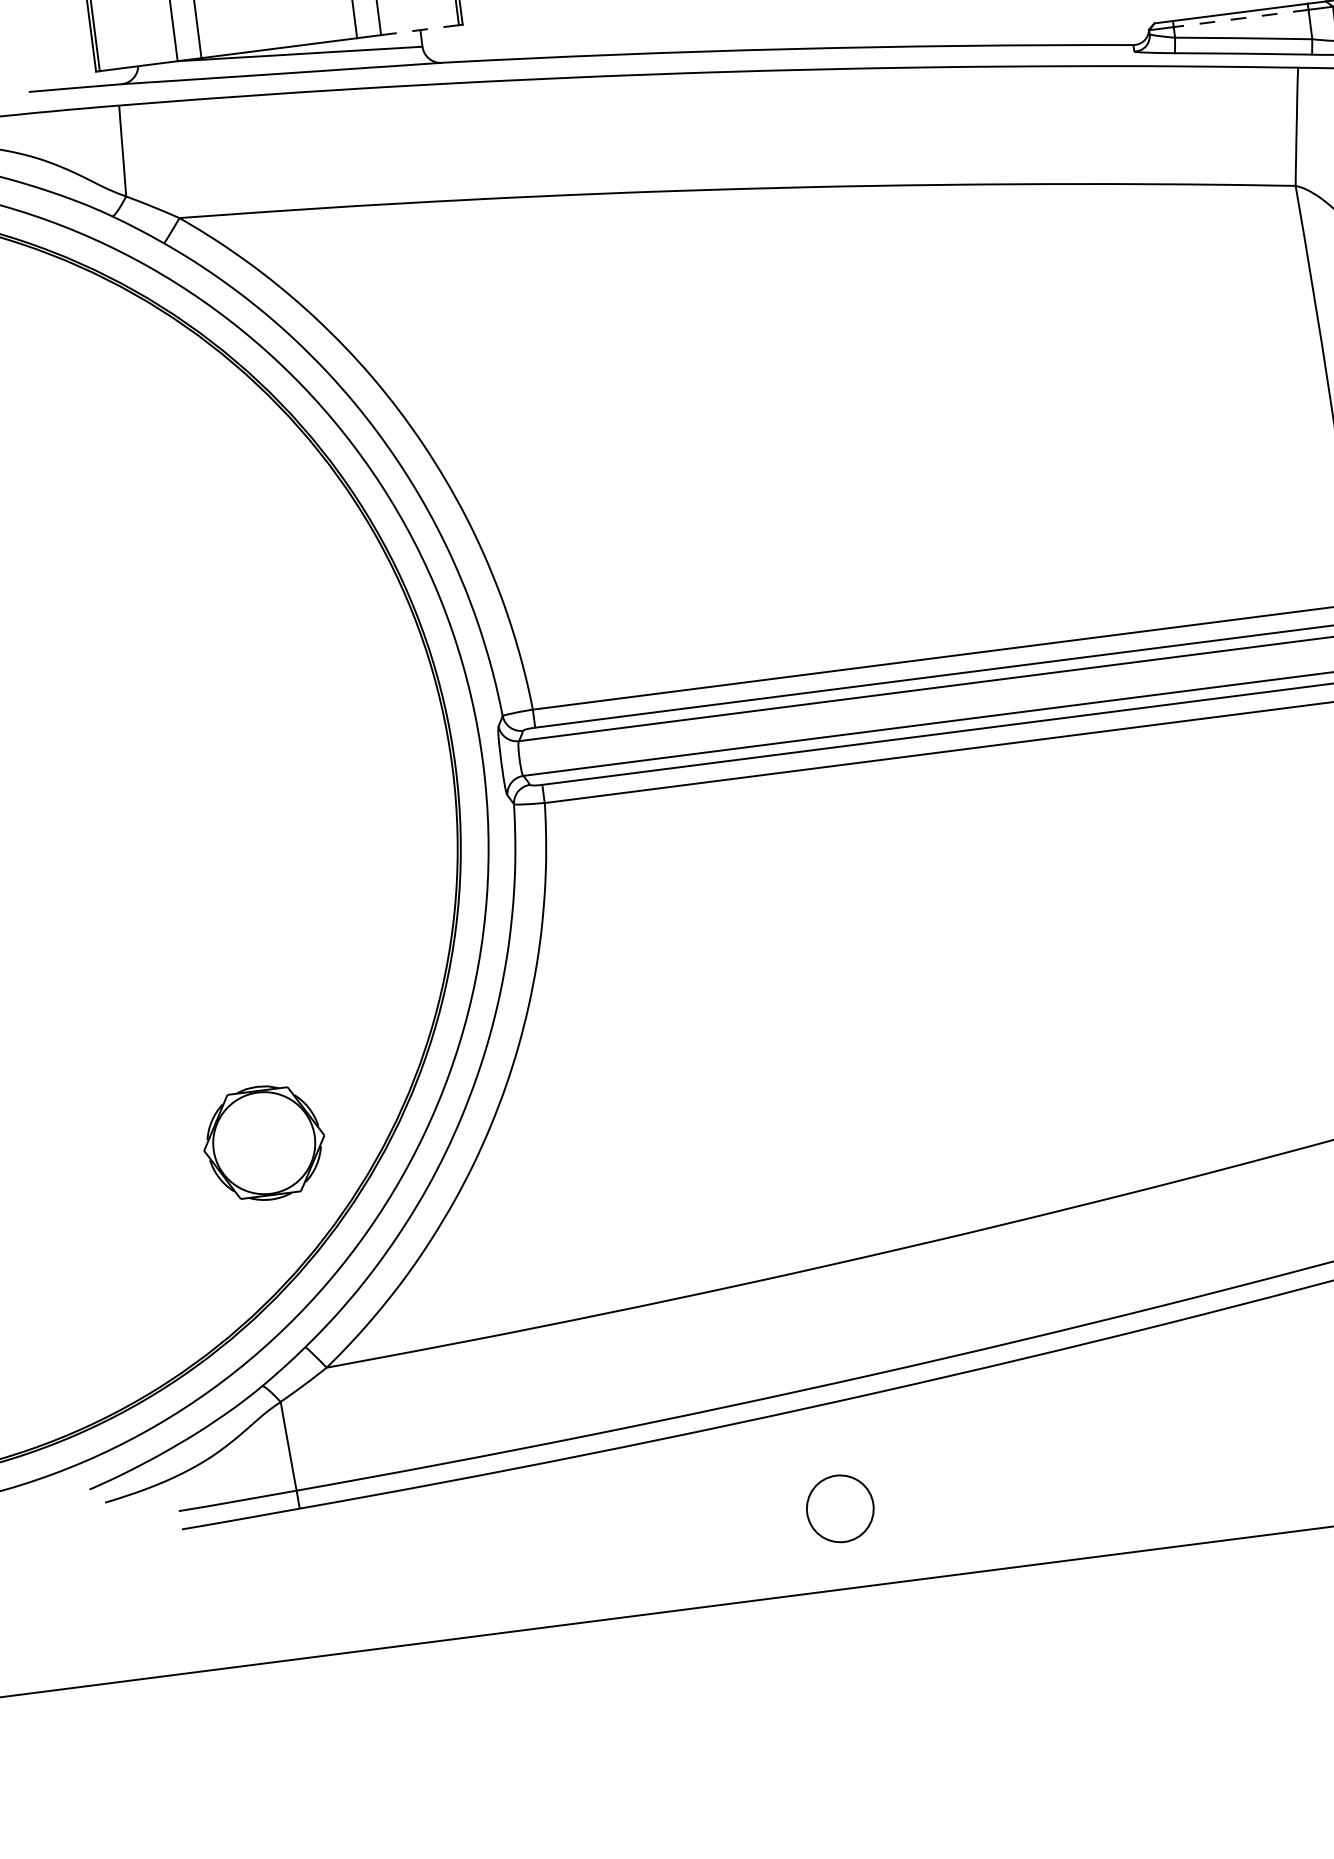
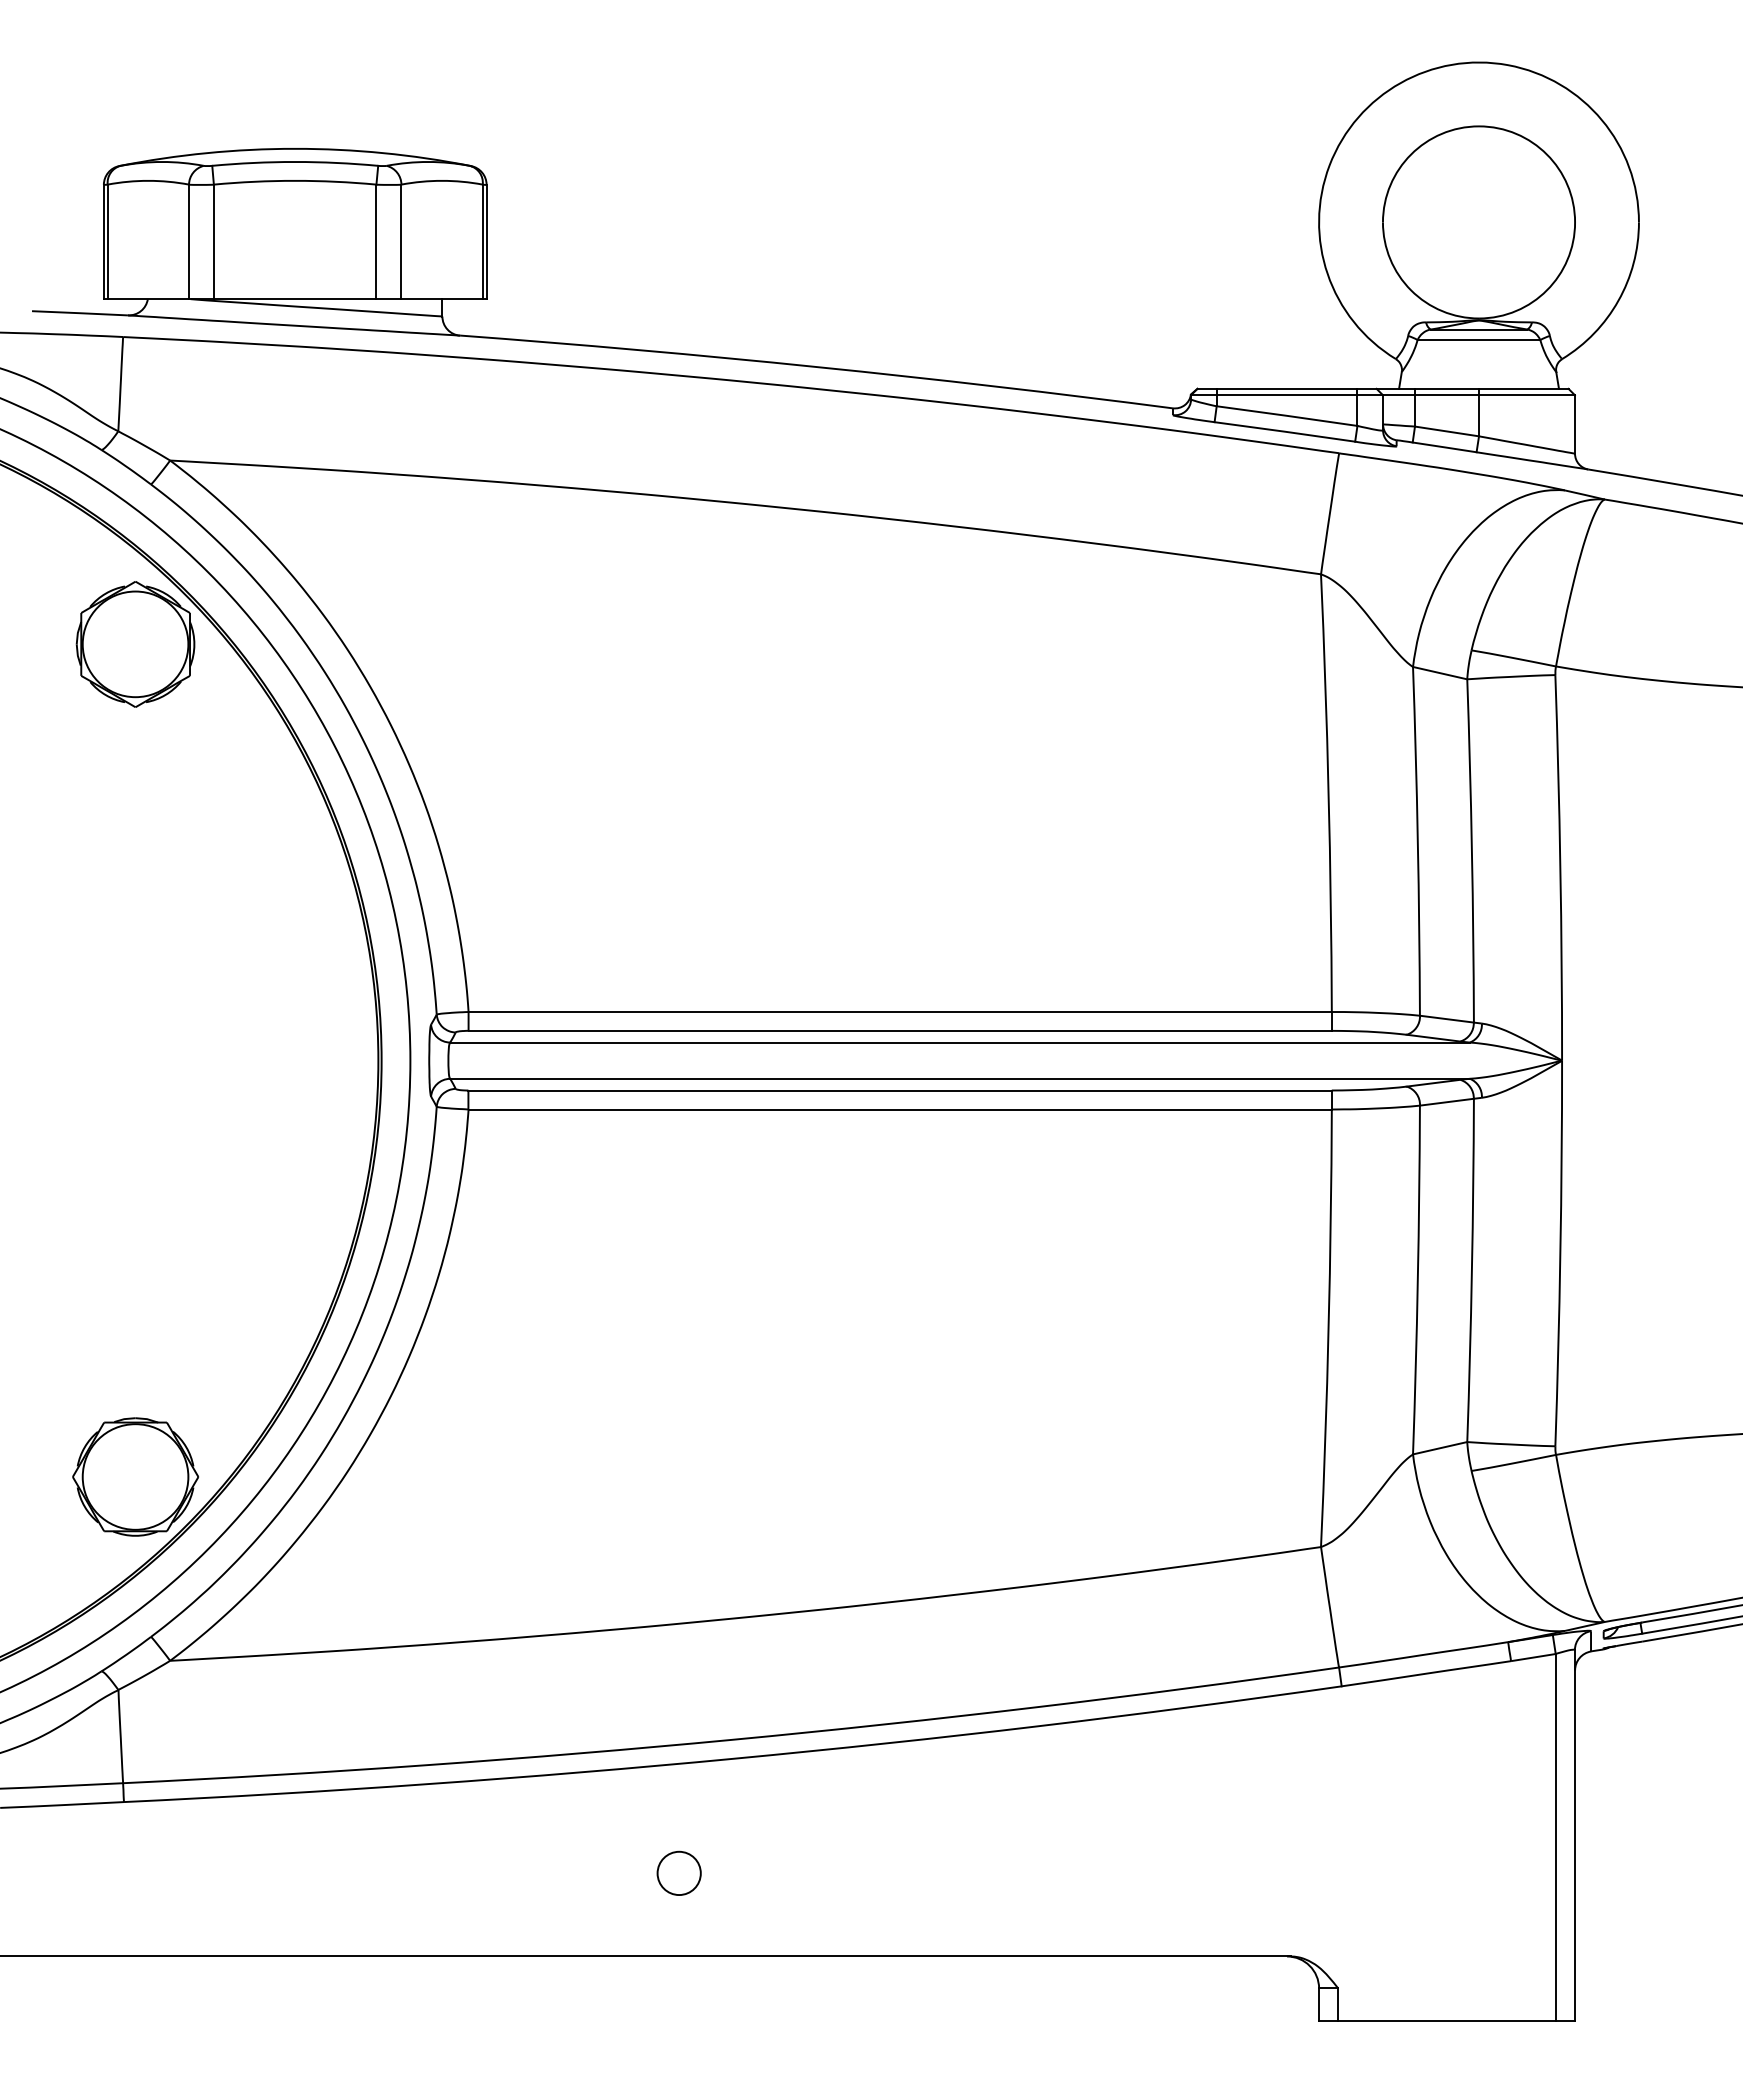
line: (1240, 18) -> (1286, 395), dashed -> solid
line: (420, 30) -> (442, 299), dashed -> solid
part: (168, 398) -> (135, 644), added
part: (264, 1142) -> (135, 1476), moved
circle: (839, 1509) -> (678, 1873), size x0.62

